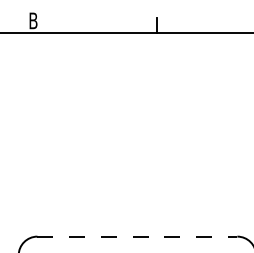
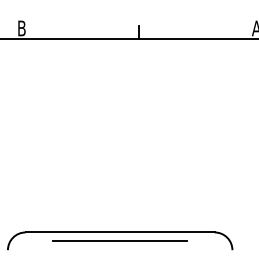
line: (137, 236) -> (120, 232), dashed -> solid
line: (136, 246) -> (119, 241), added

